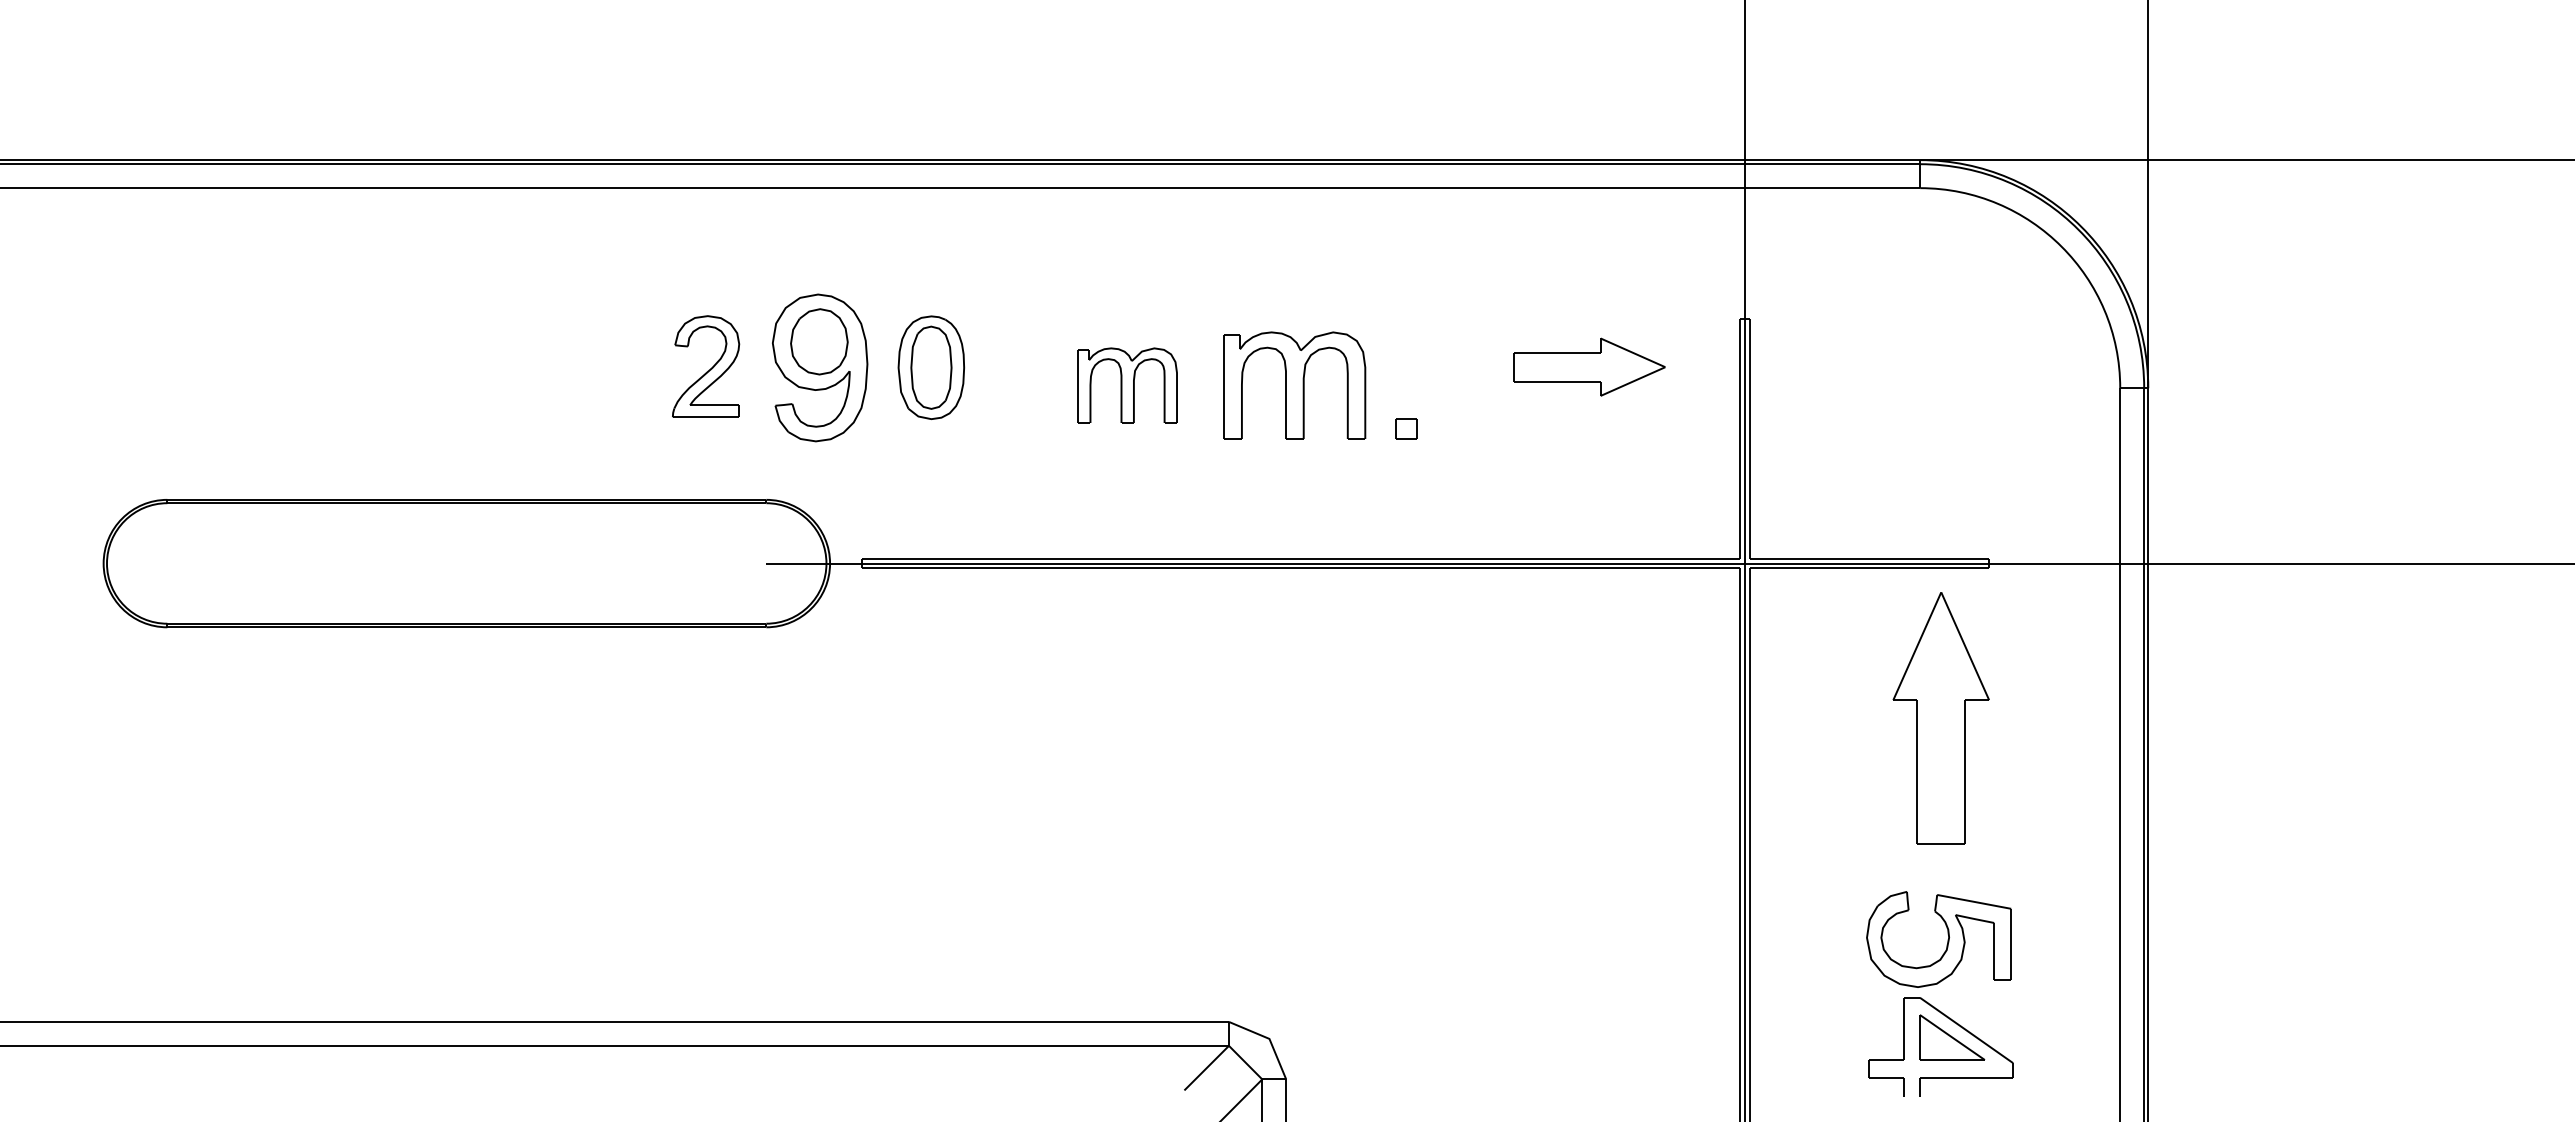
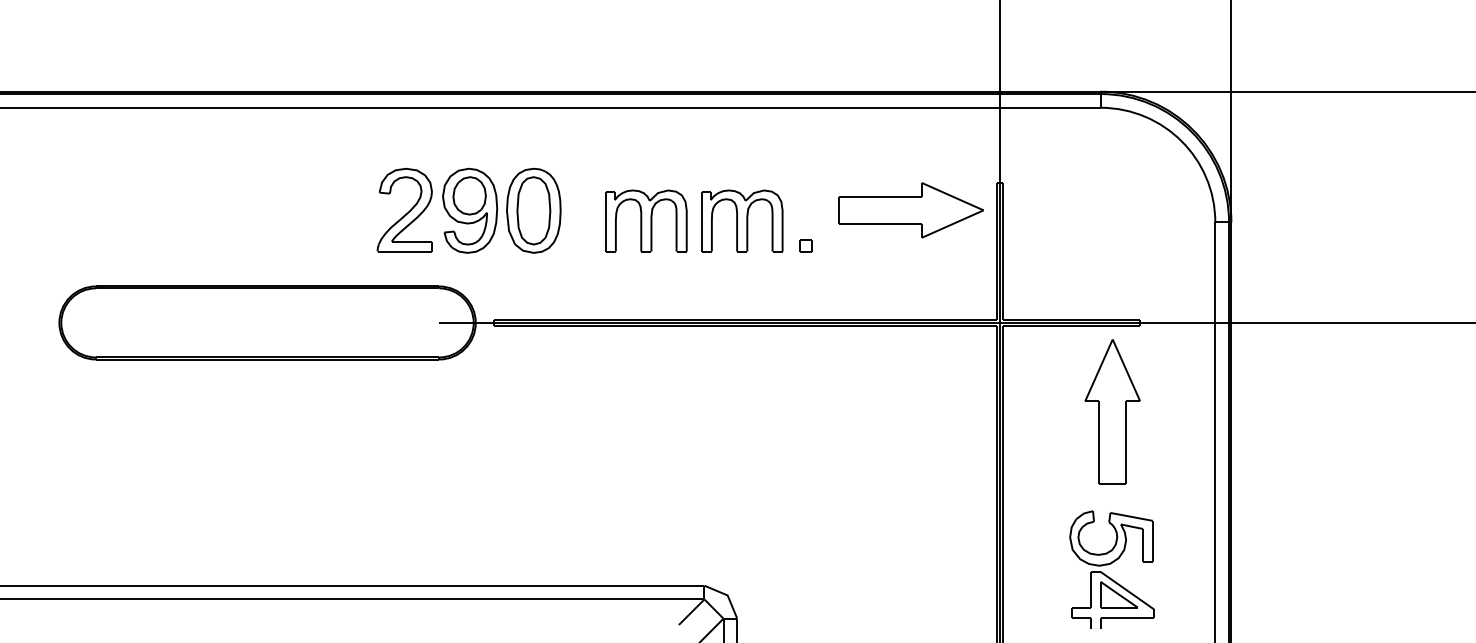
part: (705, 365) -> (404, 209), size x1.43
part: (930, 367) -> (533, 210), size x1.43
part: (1588, 367) -> (910, 210), size x1.67
part: (1127, 384) -> (646, 220), size x1.43

